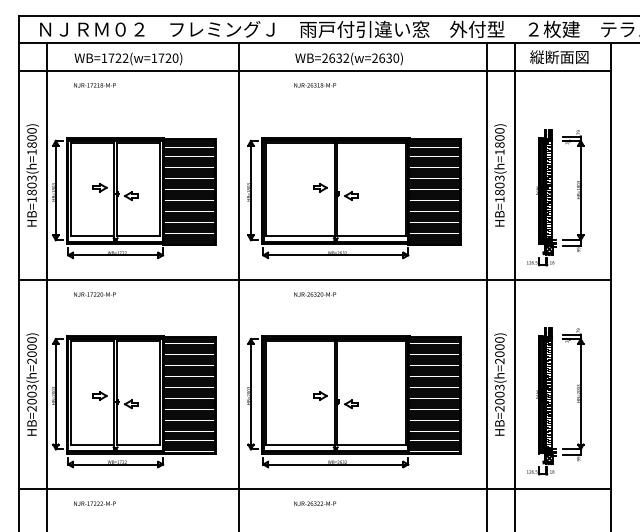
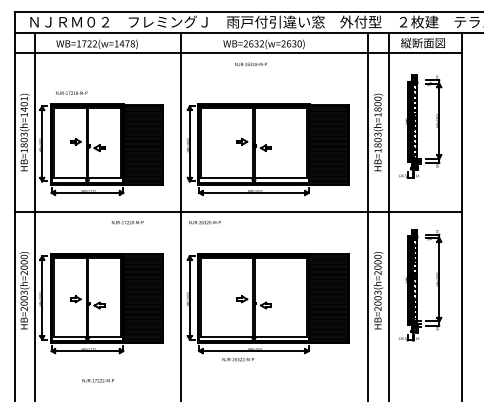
text: (168, 57) -> (127, 43), WB=1722(w=1720) -> WB=1722(w=1478)
text: (94, 85) -> (71, 93), moved
text: (315, 85) -> (251, 64), moved
text: (31, 138) -> (23, 104), HB=1803(h=1800) -> HB=1803(h=1401)
part: (555, 197) -> (420, 126), moved
text: (94, 294) -> (127, 222), moved
text: (315, 294) -> (205, 222), moved
part: (555, 401) -> (420, 285), moved
line: (314, 489) -> (237, 370), removed
text: (94, 503) -> (97, 380), moved
text: (315, 503) -> (238, 359), moved

